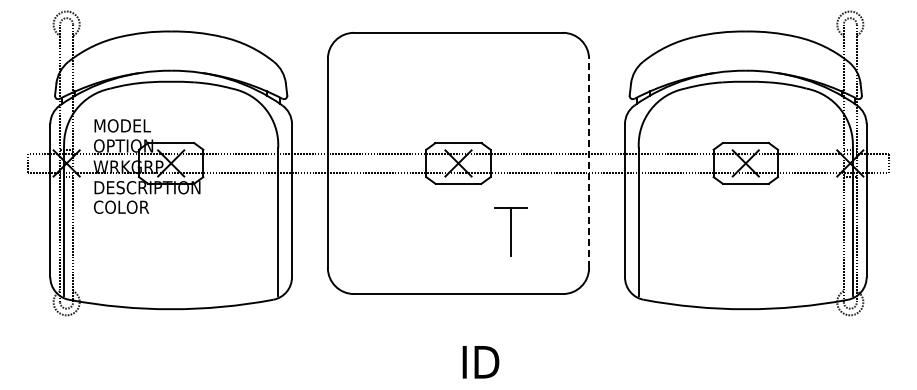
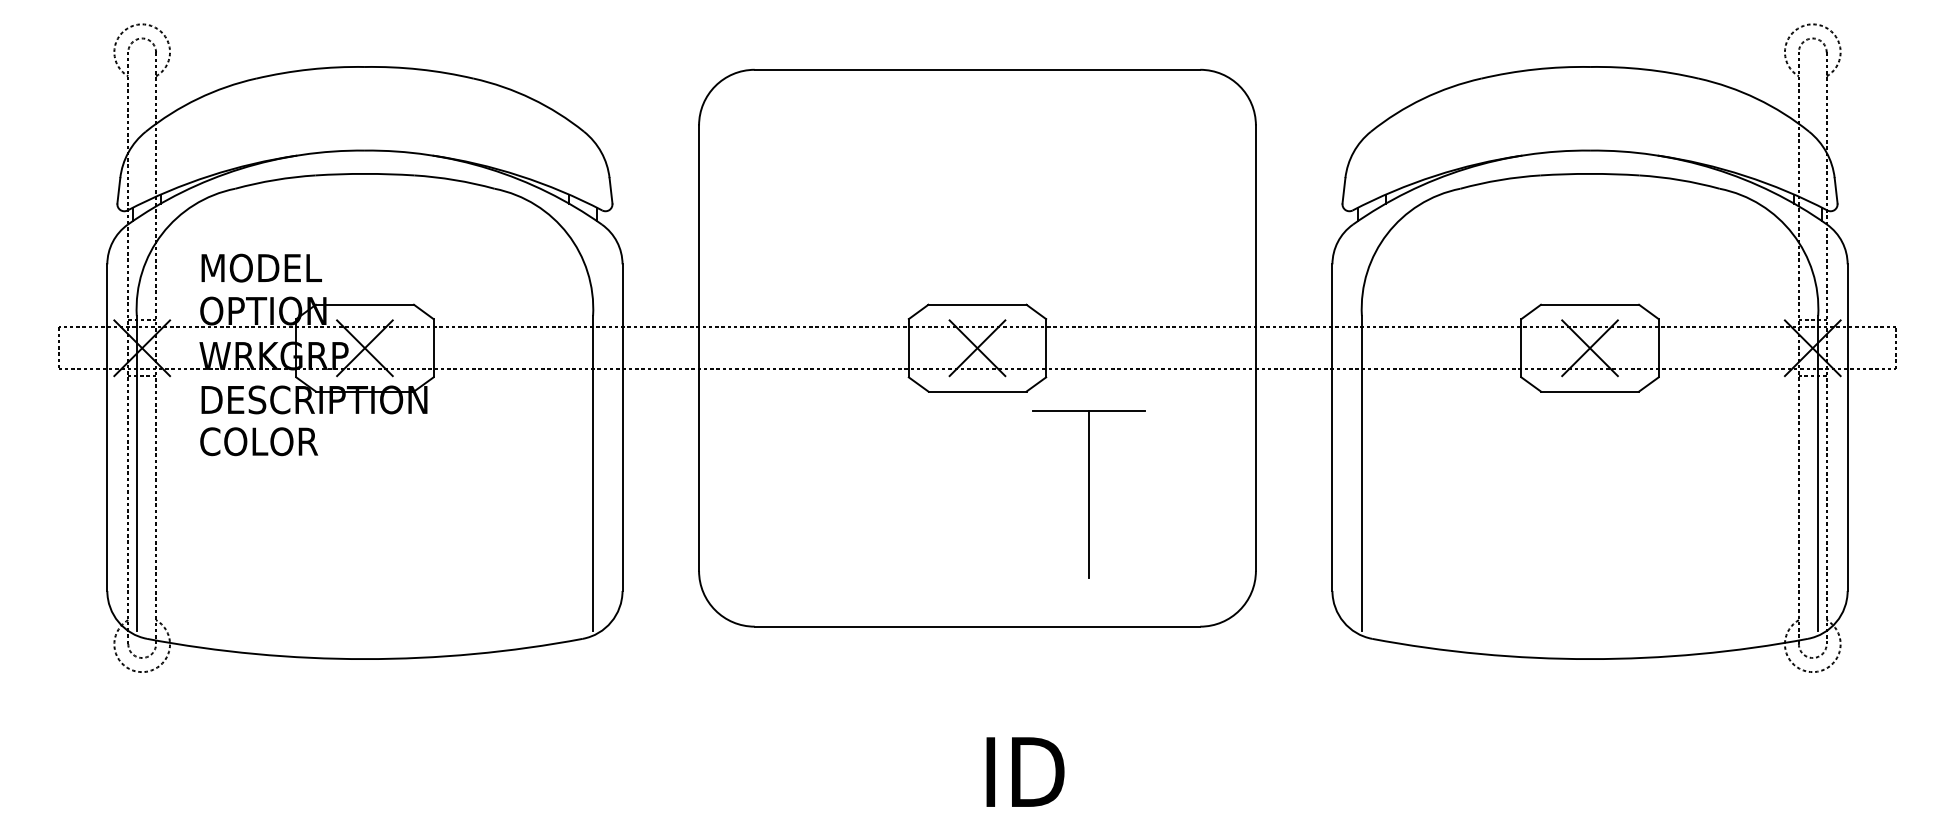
line: (589, 162) -> (1256, 346), dashed -> solid
part: (510, 231) -> (1088, 493), size x1.67

